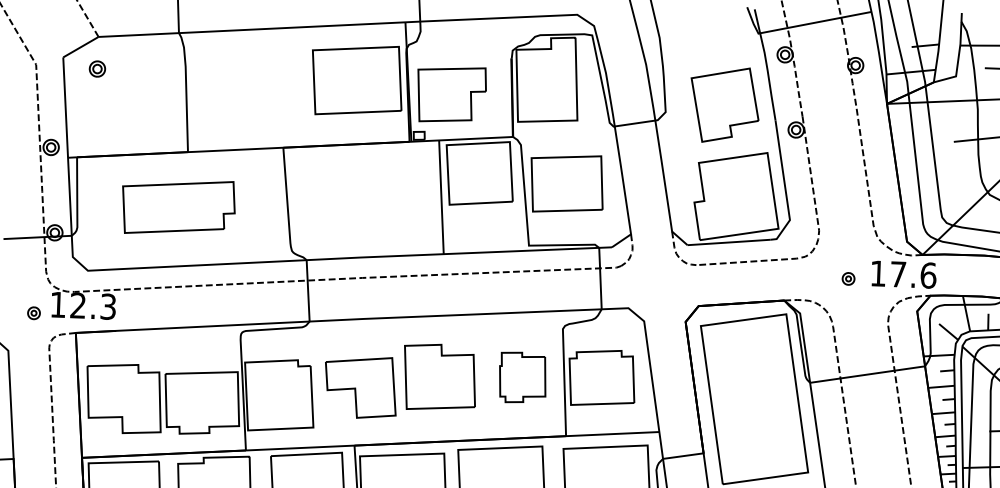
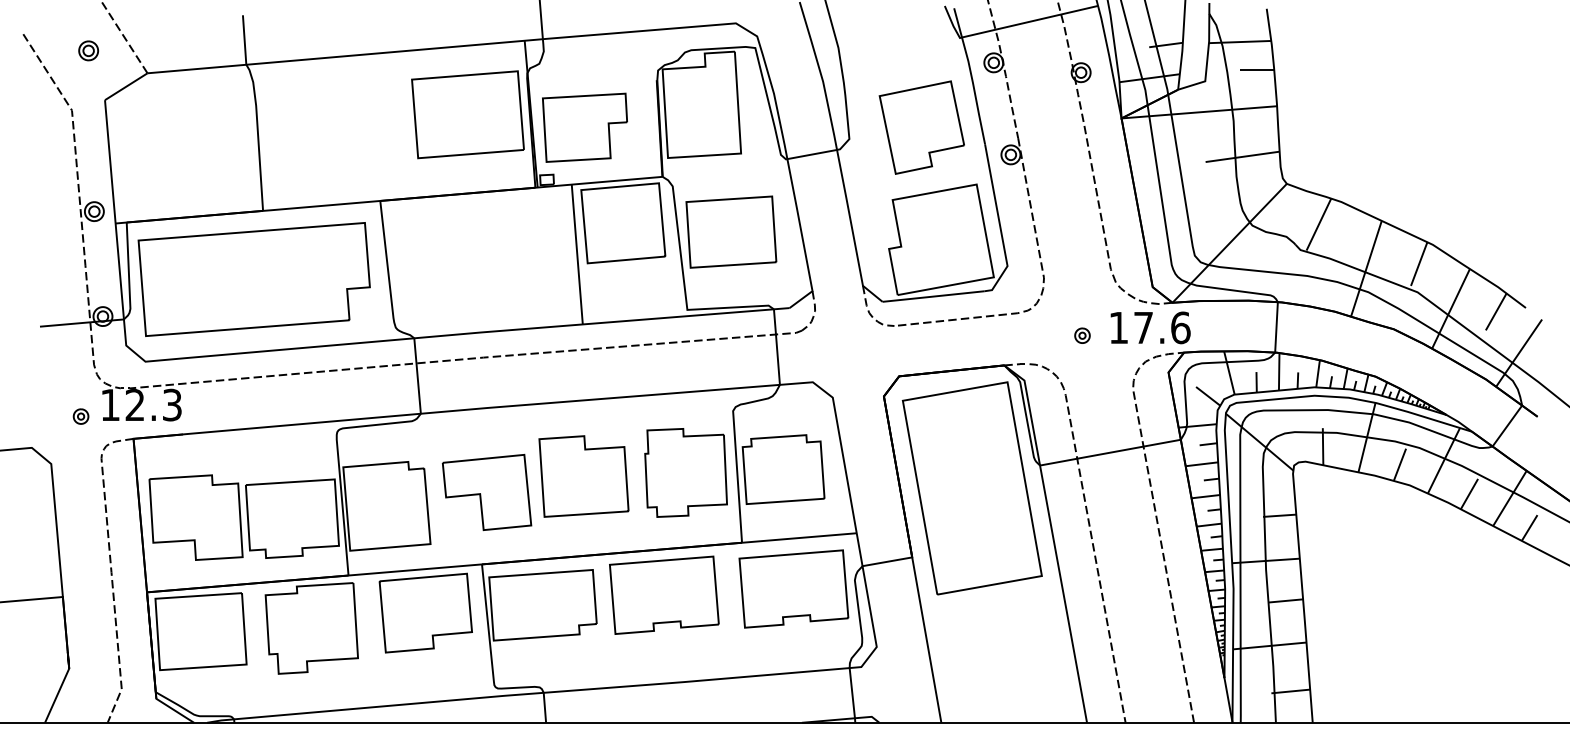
part: (97, 68) -> (88, 50), moved
part: (178, 207) -> (253, 279), size x1.67
part: (522, 377) -> (685, 472), size x1.43

